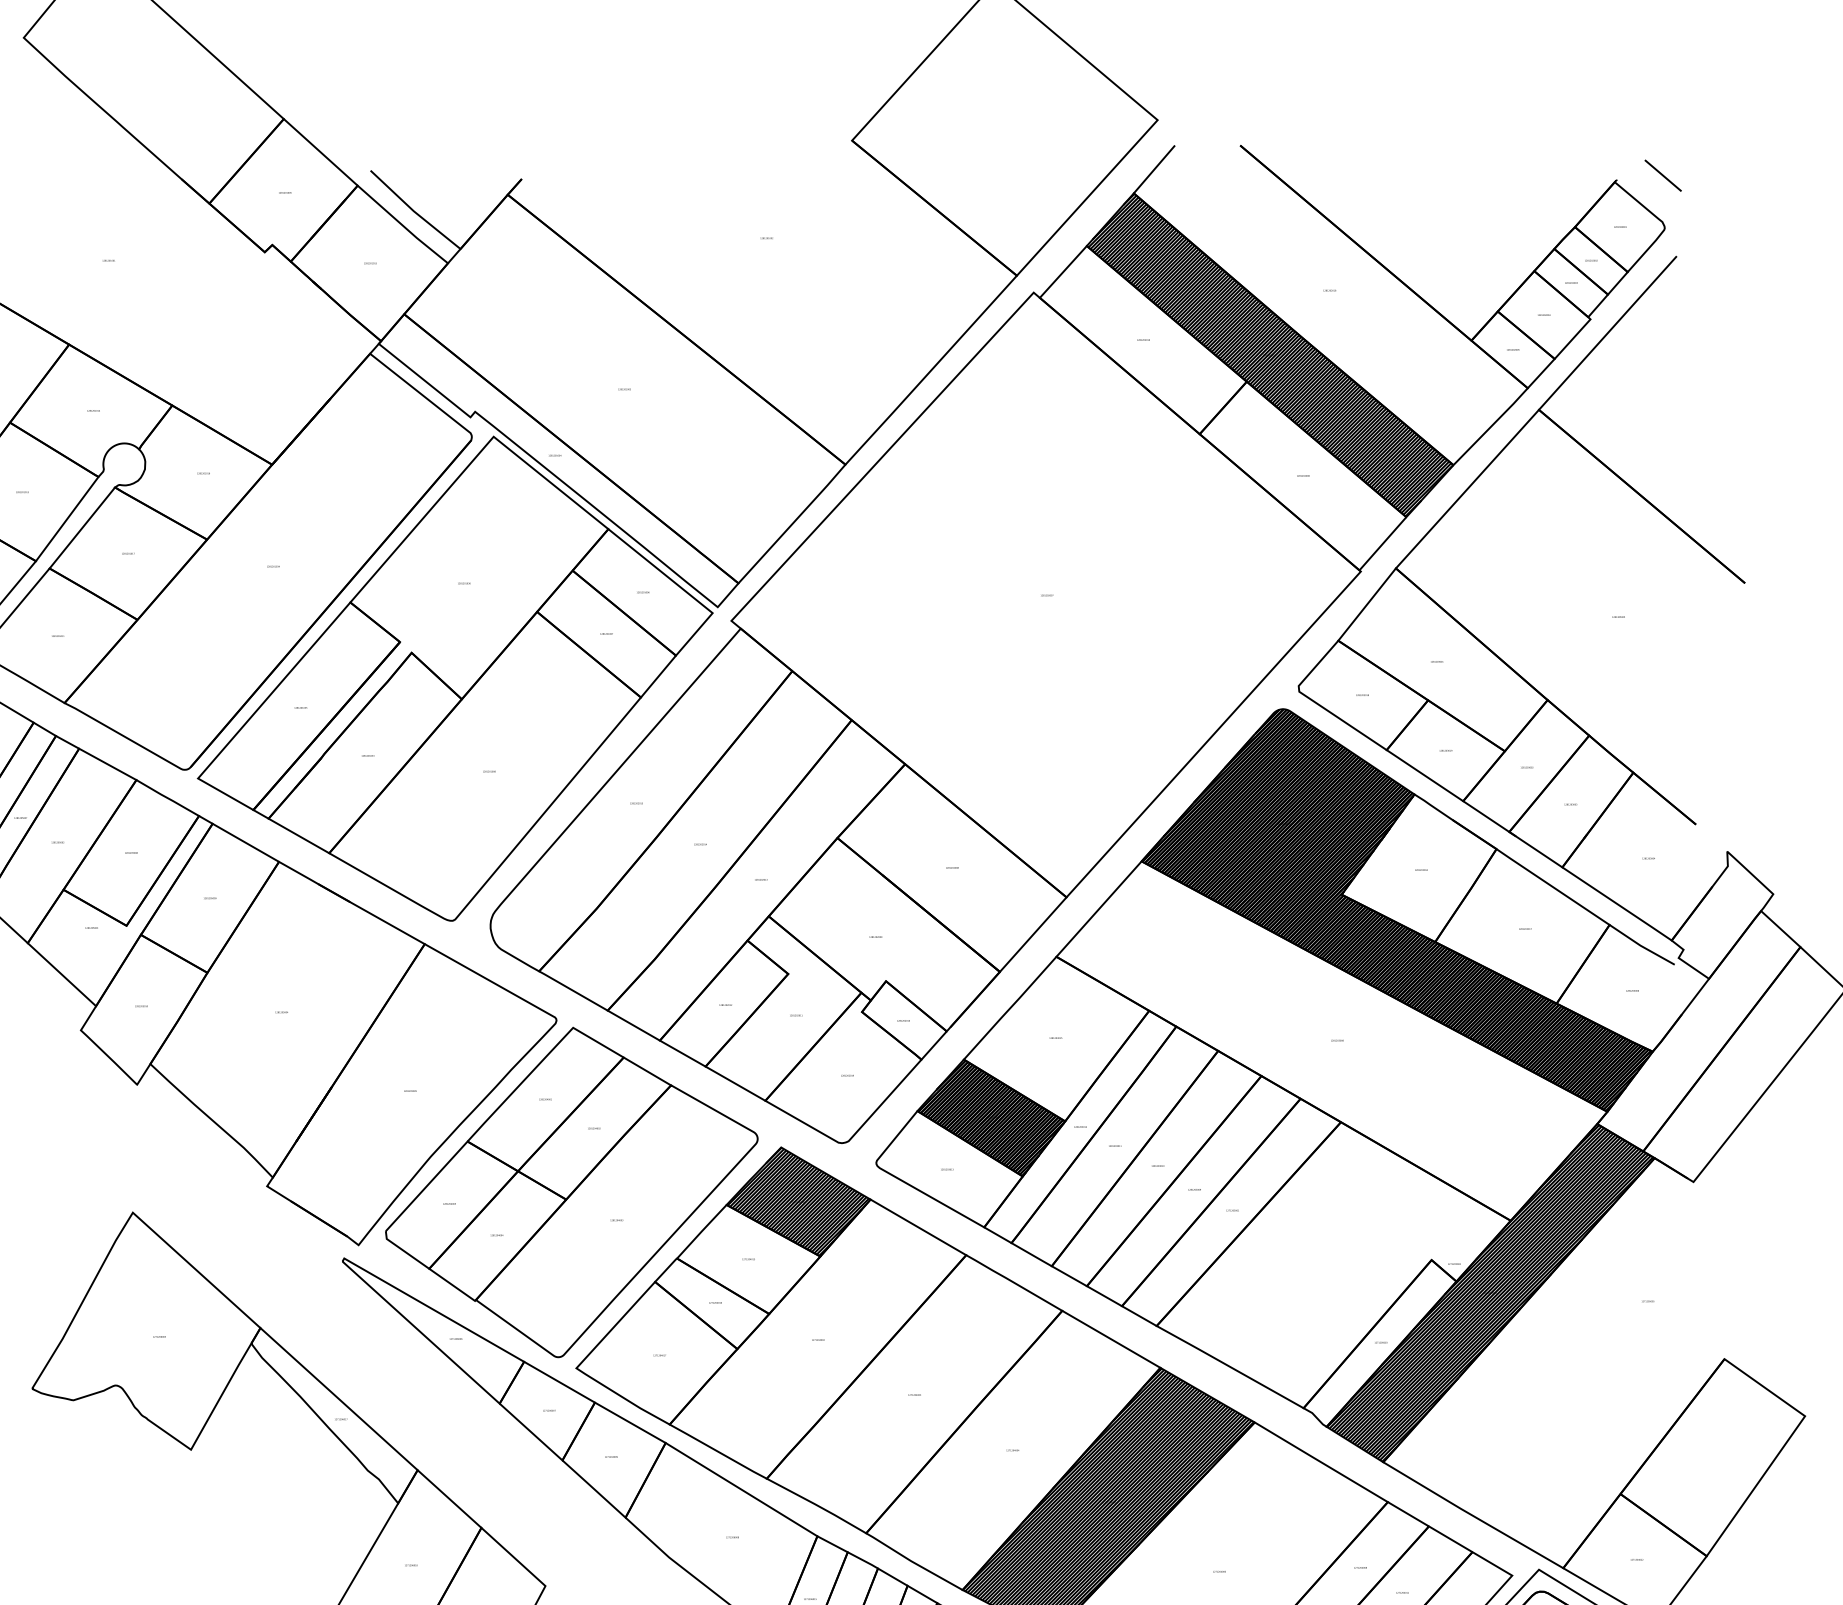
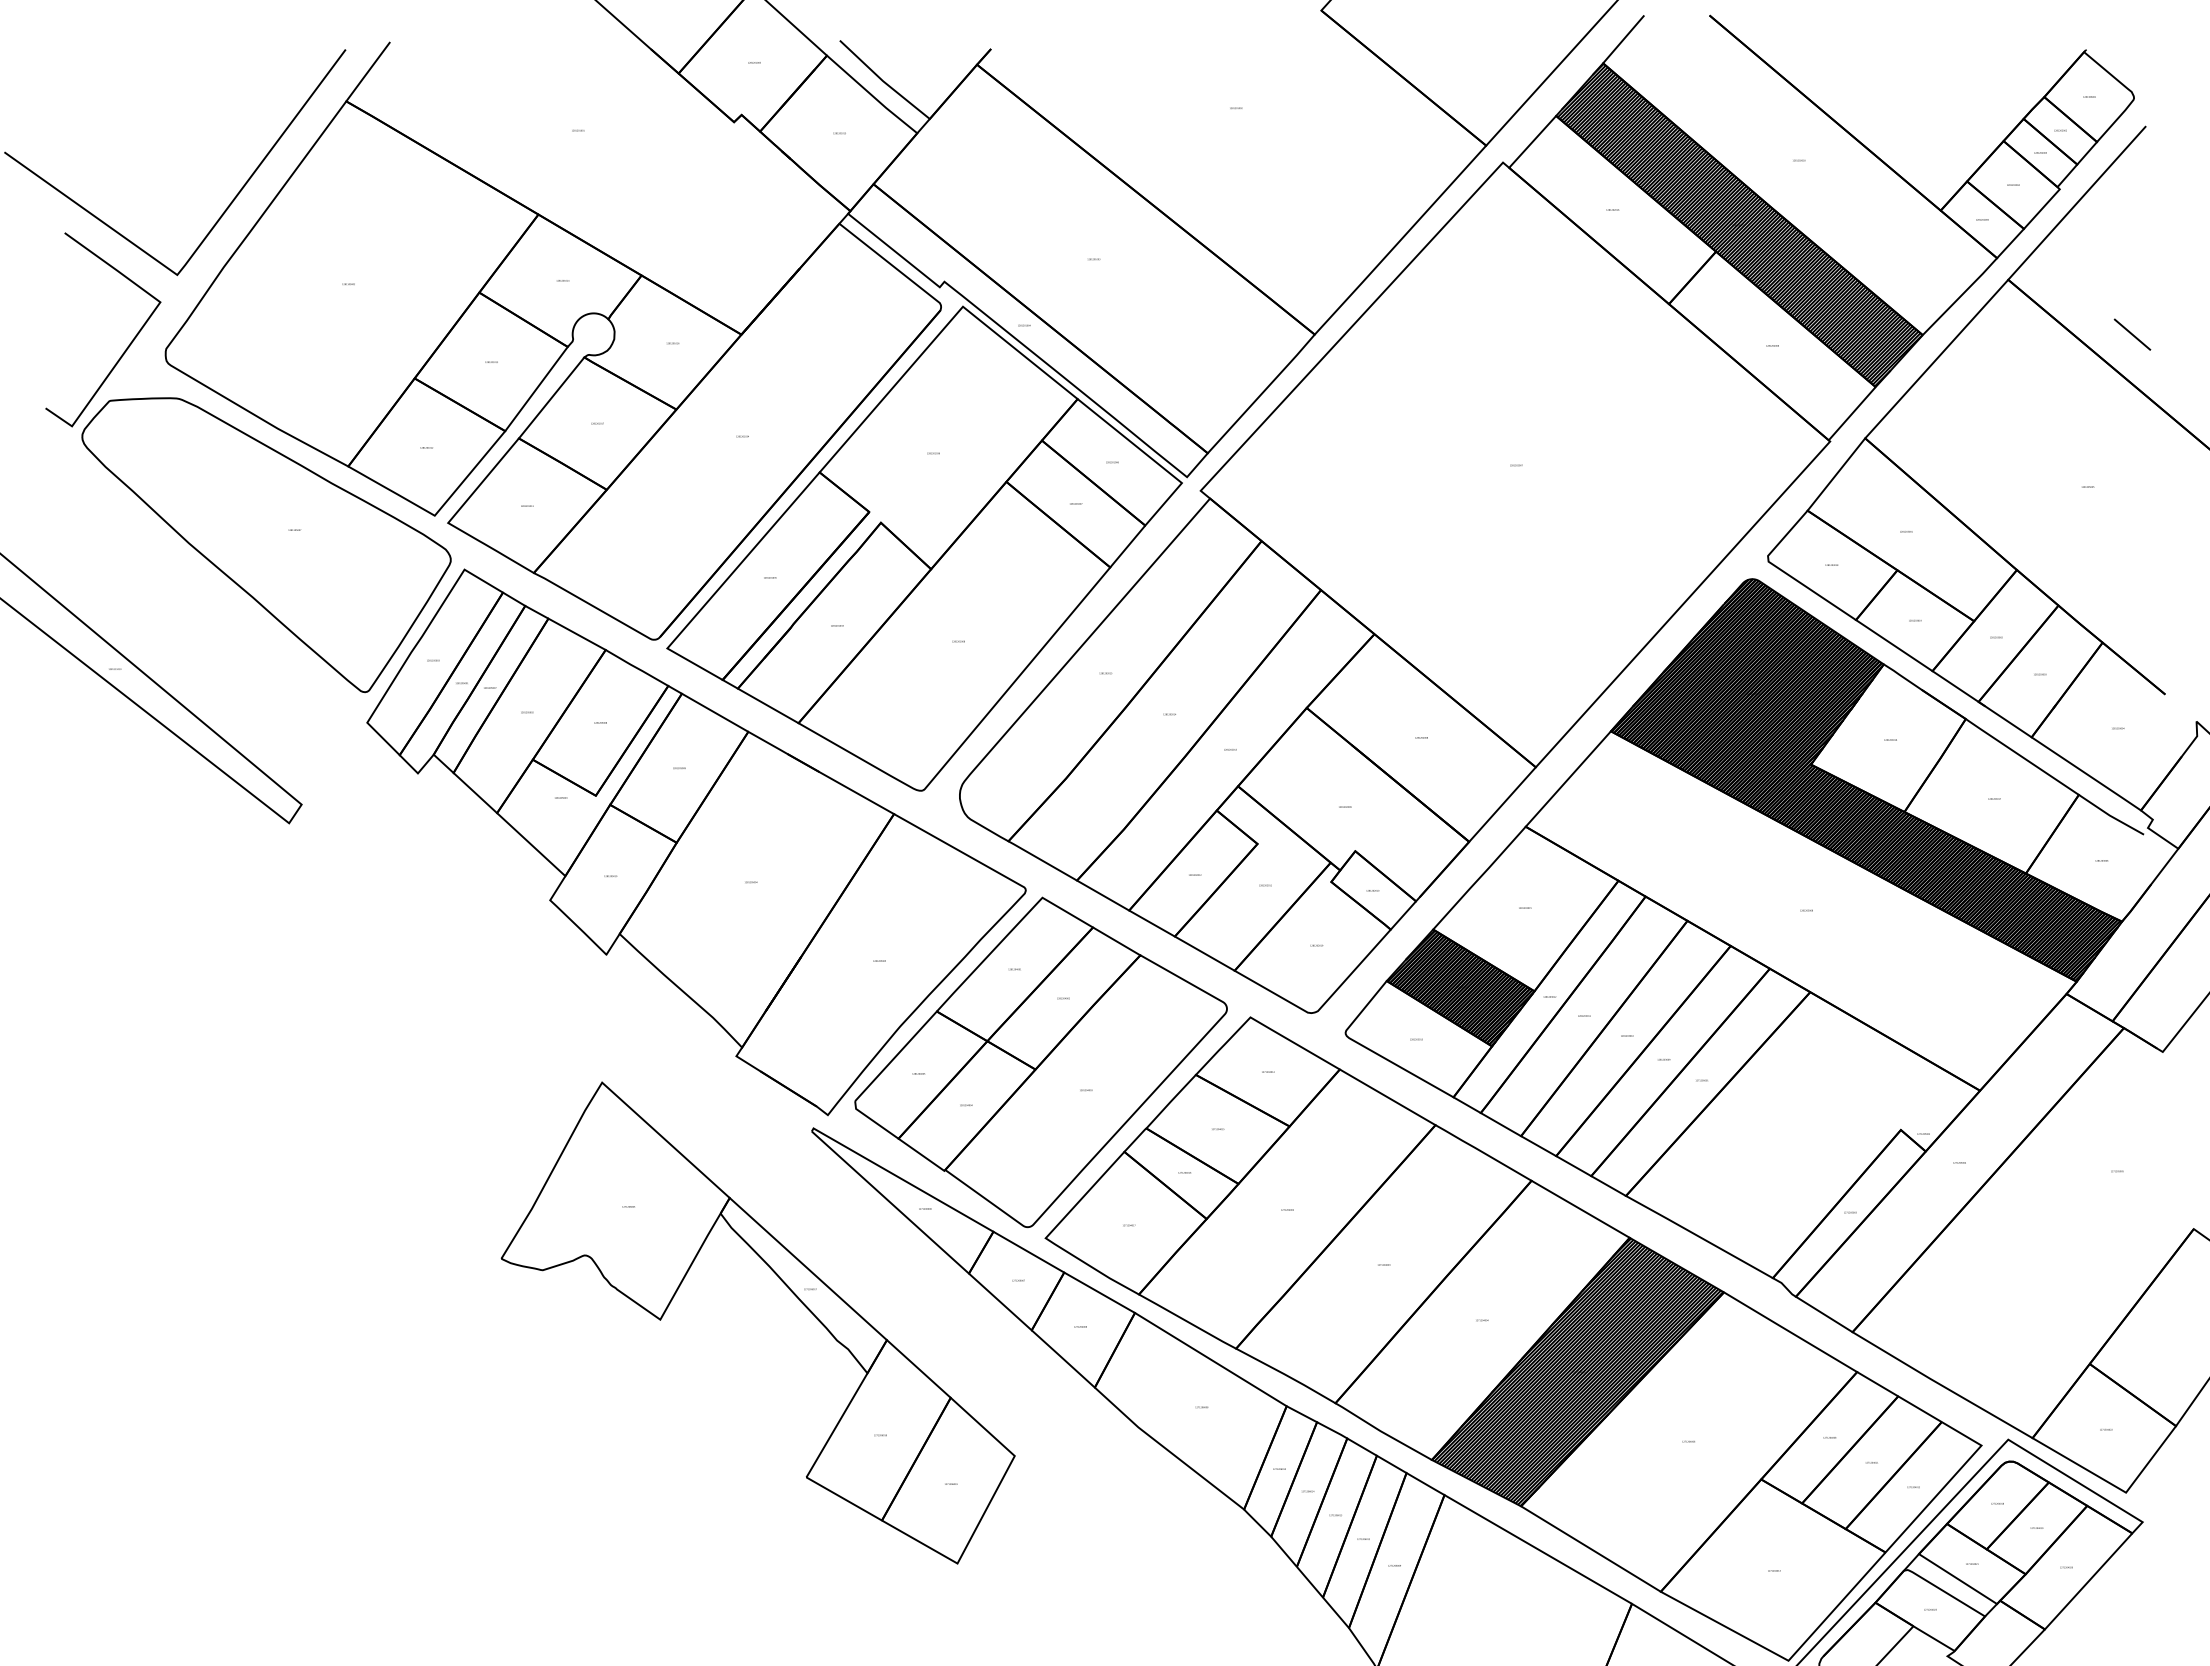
line: (1663, 175) -> (2132, 334), moved
hatch: (798, 1201) -> (1267, 1071), removed
hatch: (1490, 1293) -> (1959, 1163), removed

